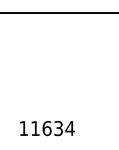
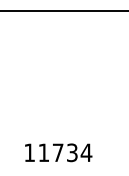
text: (46, 128) -> (57, 152), 11634 -> 11734

